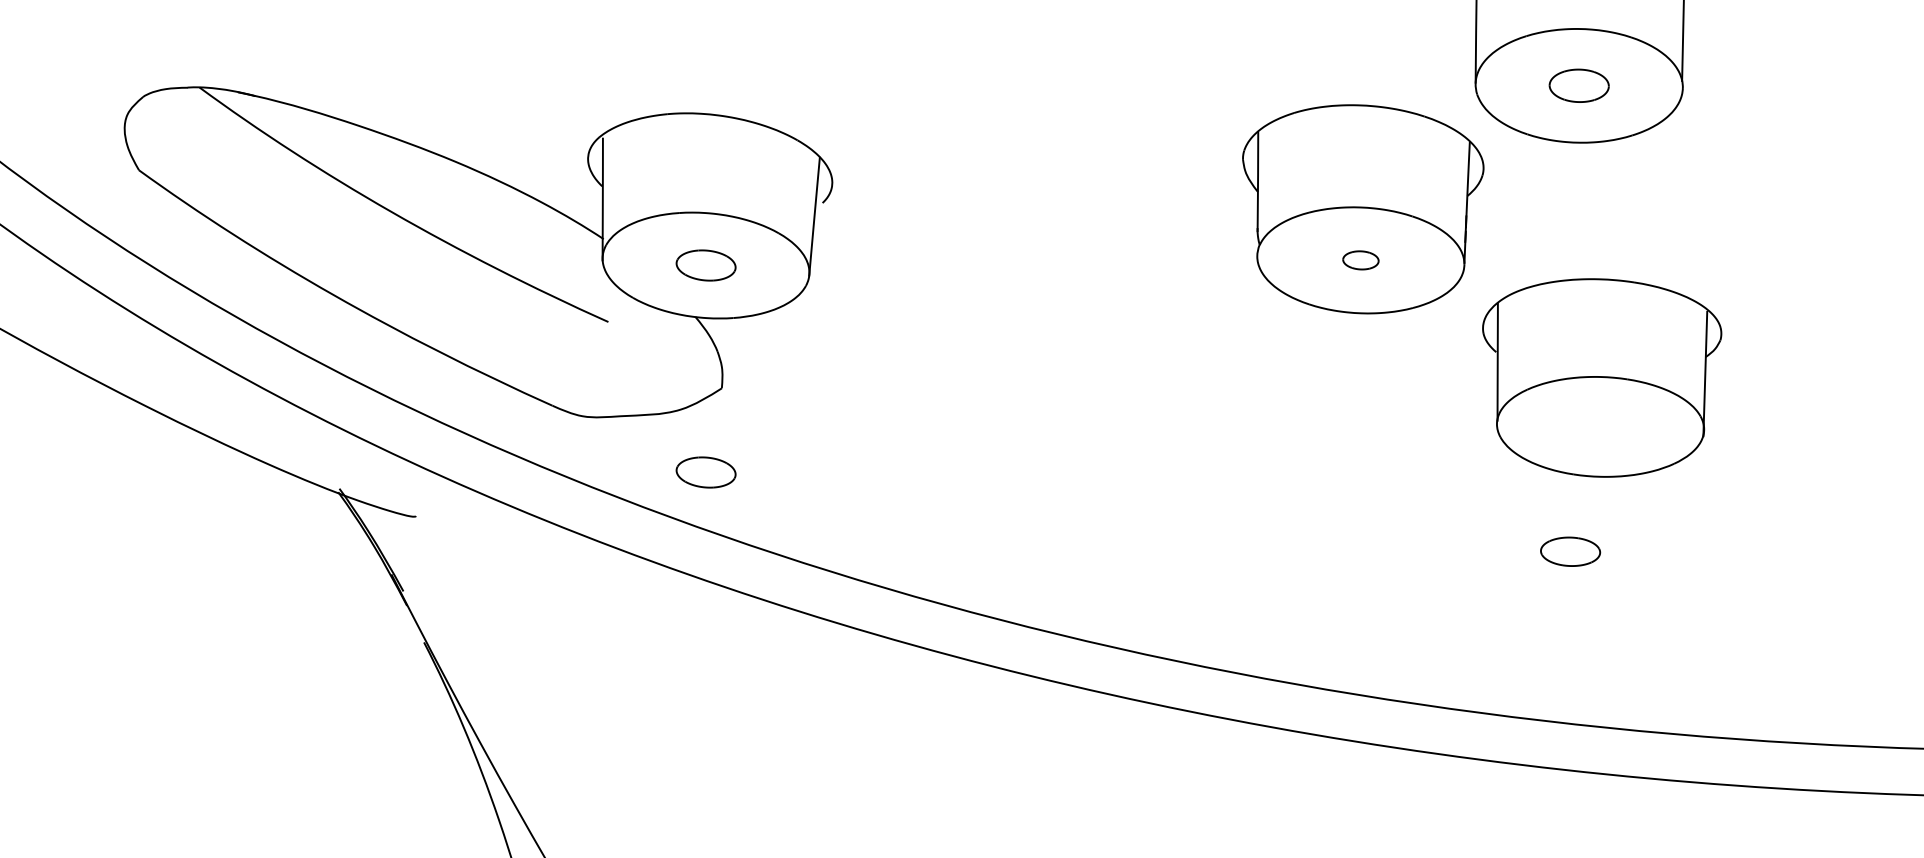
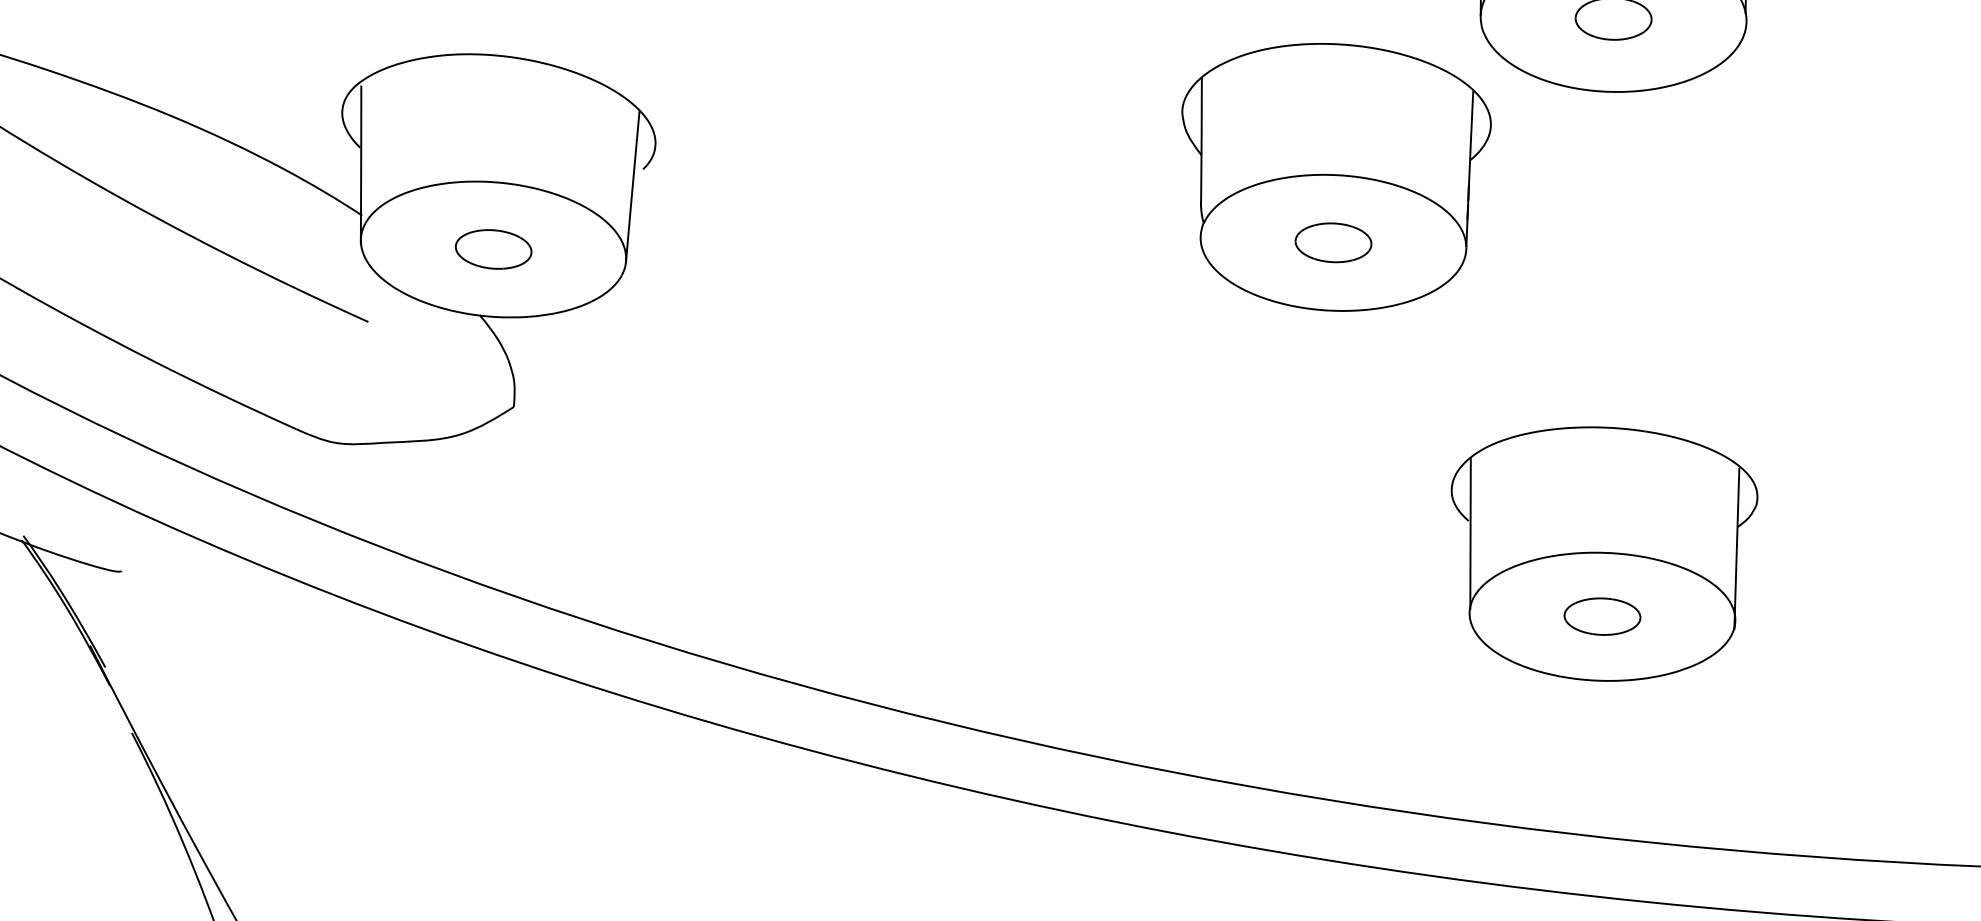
part: (1360, 260) -> (1333, 243), size x1.67
part: (1602, 377) -> (1604, 553), moved
part: (705, 472) -> (492, 514), removed

